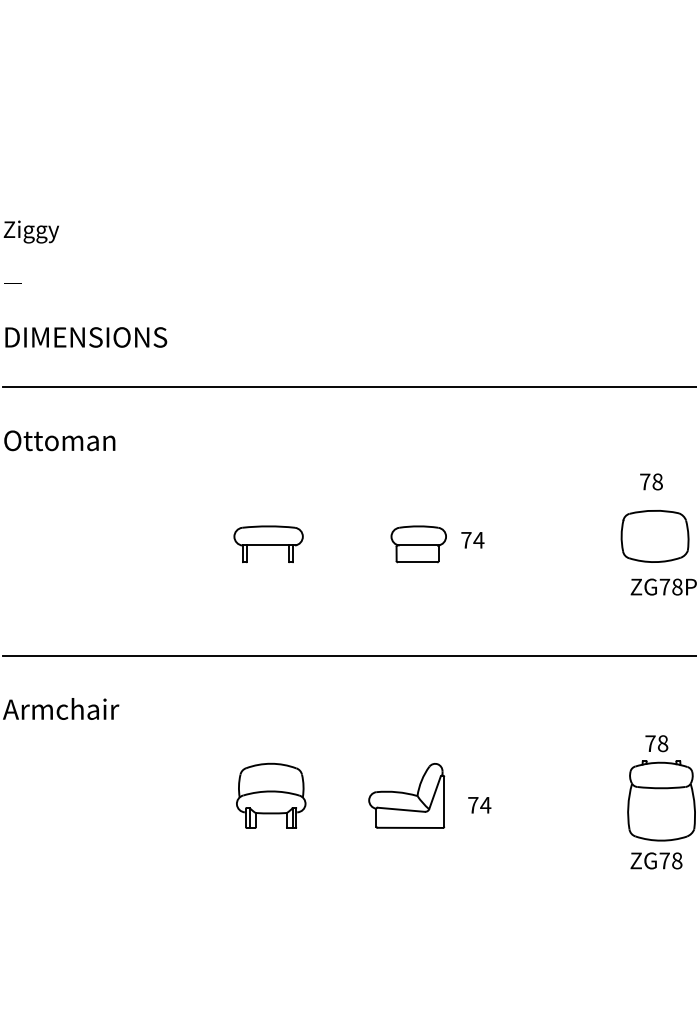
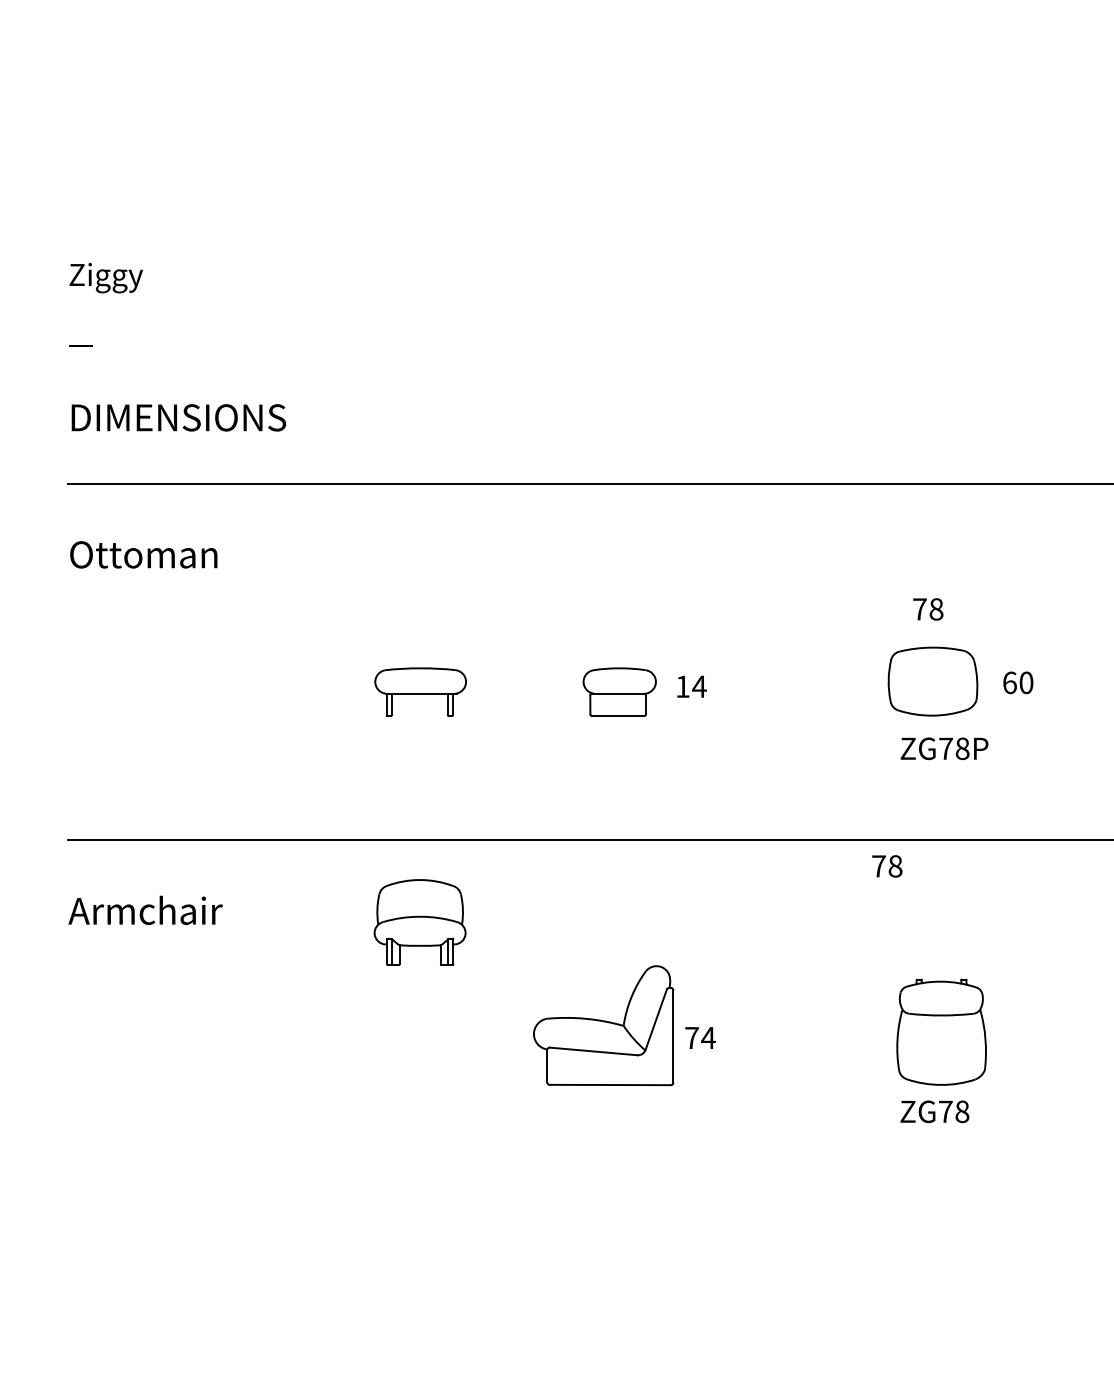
text: (466, 540) -> (682, 686), 74 -> 14
text: (656, 743) -> (887, 866), moved
part: (270, 795) -> (419, 922), moved
part: (406, 795) -> (603, 1025), size x1.4

